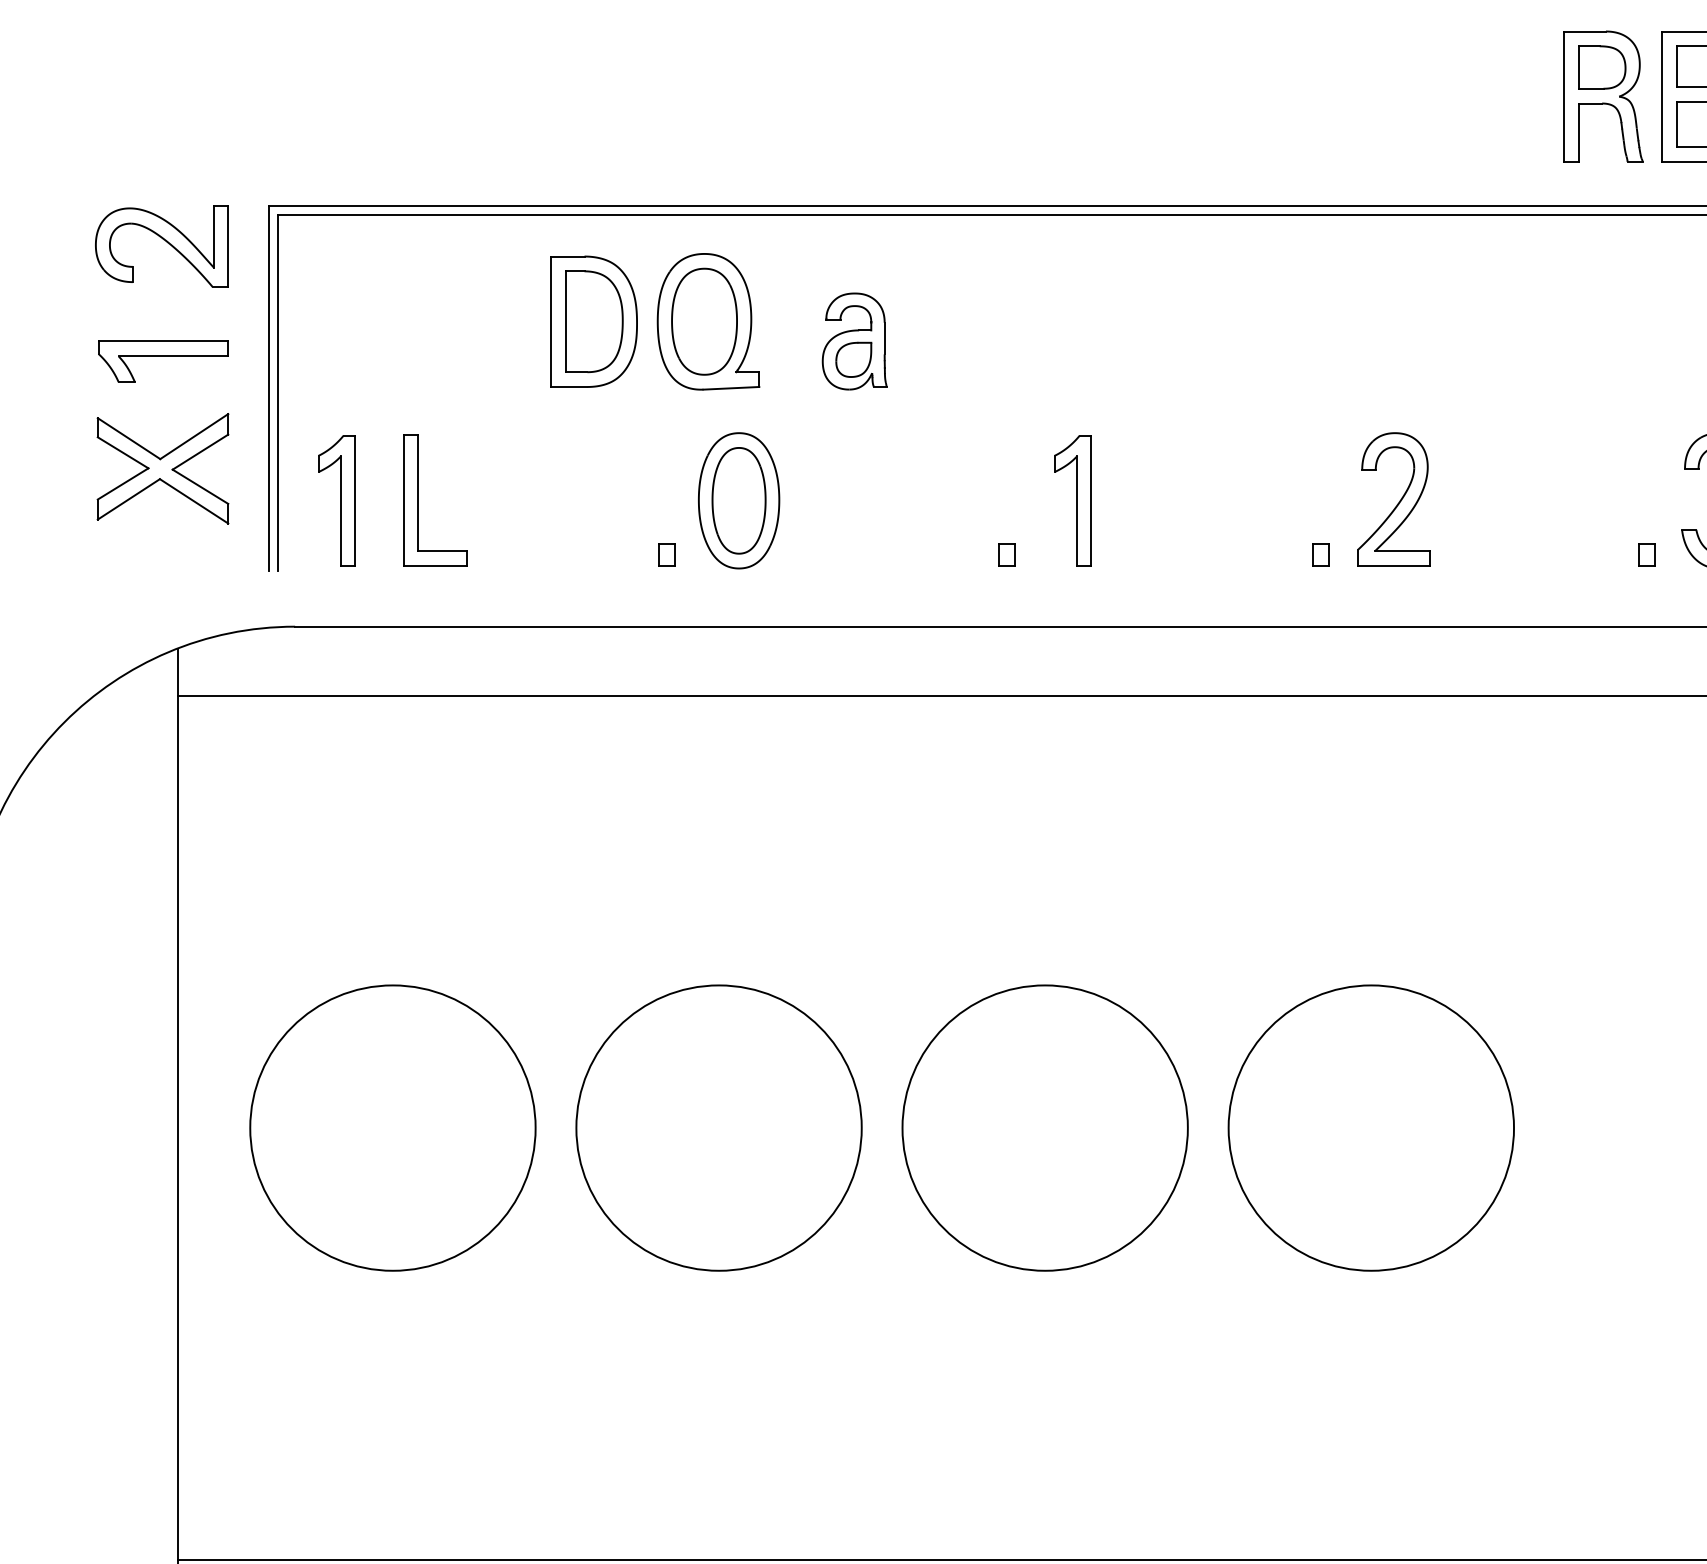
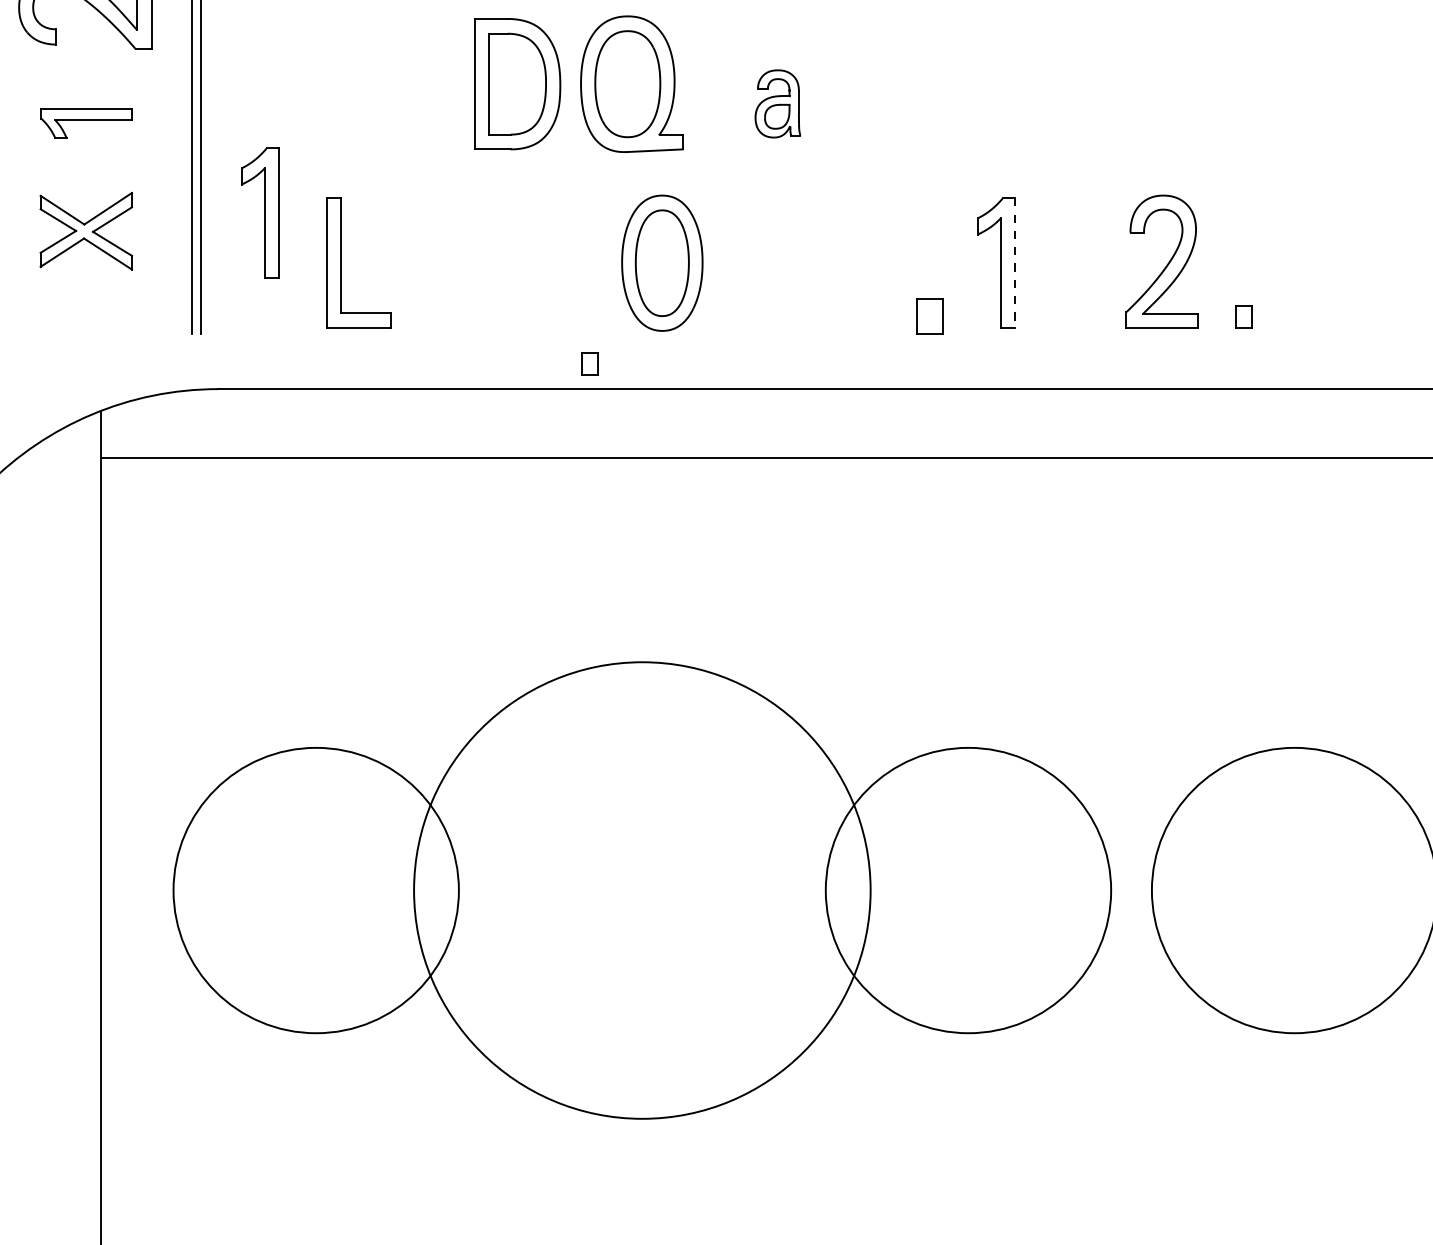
part: (854, 341) -> (777, 103), size x0.7
part: (163, 361) -> (86, 123), size x0.7
part: (162, 468) -> (85, 230), size x0.7
part: (1393, 499) -> (1161, 261), moved
part: (336, 500) -> (259, 212), moved
line: (1091, 500) -> (1014, 262), solid -> dashed
part: (666, 554) -> (589, 363), moved
part: (1006, 554) -> (929, 316), size x1.6
circle: (718, 1127) -> (641, 889), size x1.6

